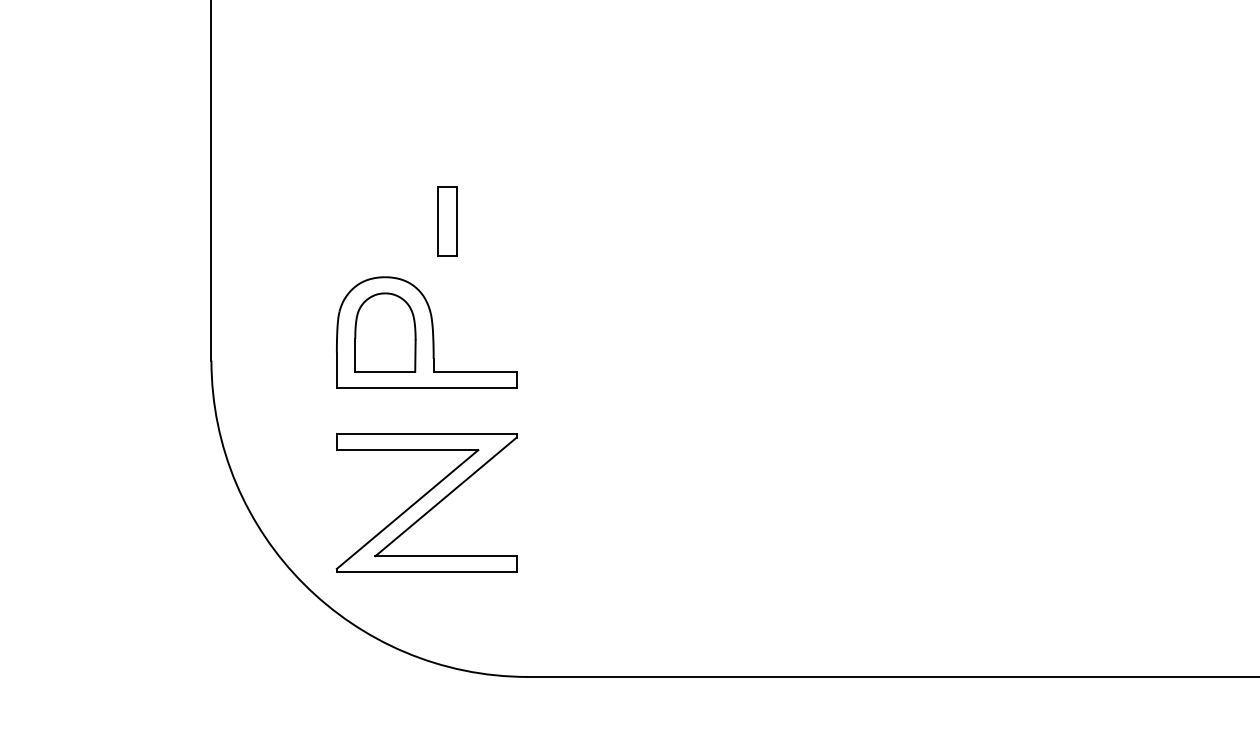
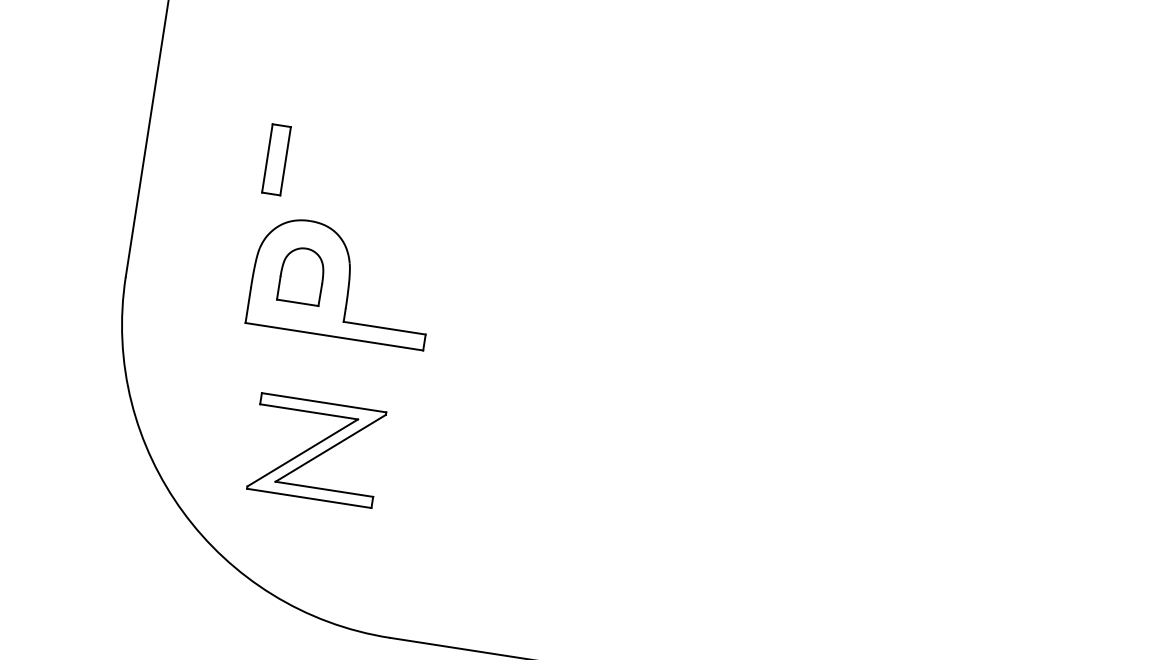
part: (447, 221) -> (276, 159), moved
part: (385, 332) -> (302, 275), size x0.7
part: (426, 502) -> (316, 449), size x0.7

